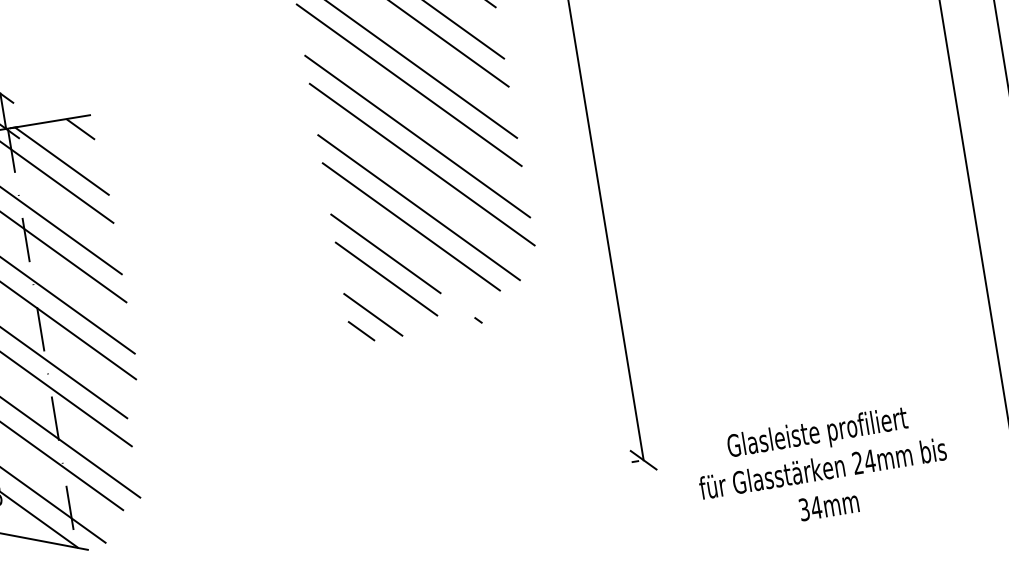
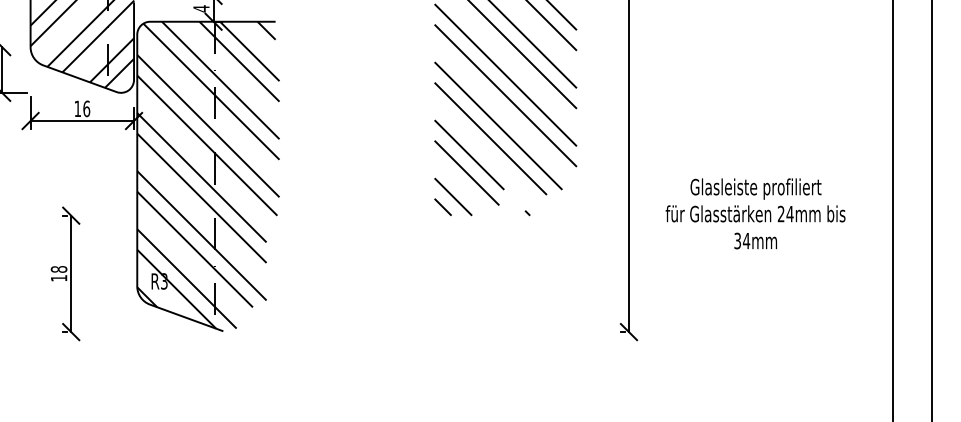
text: (822, 468) -> (755, 213), moved

